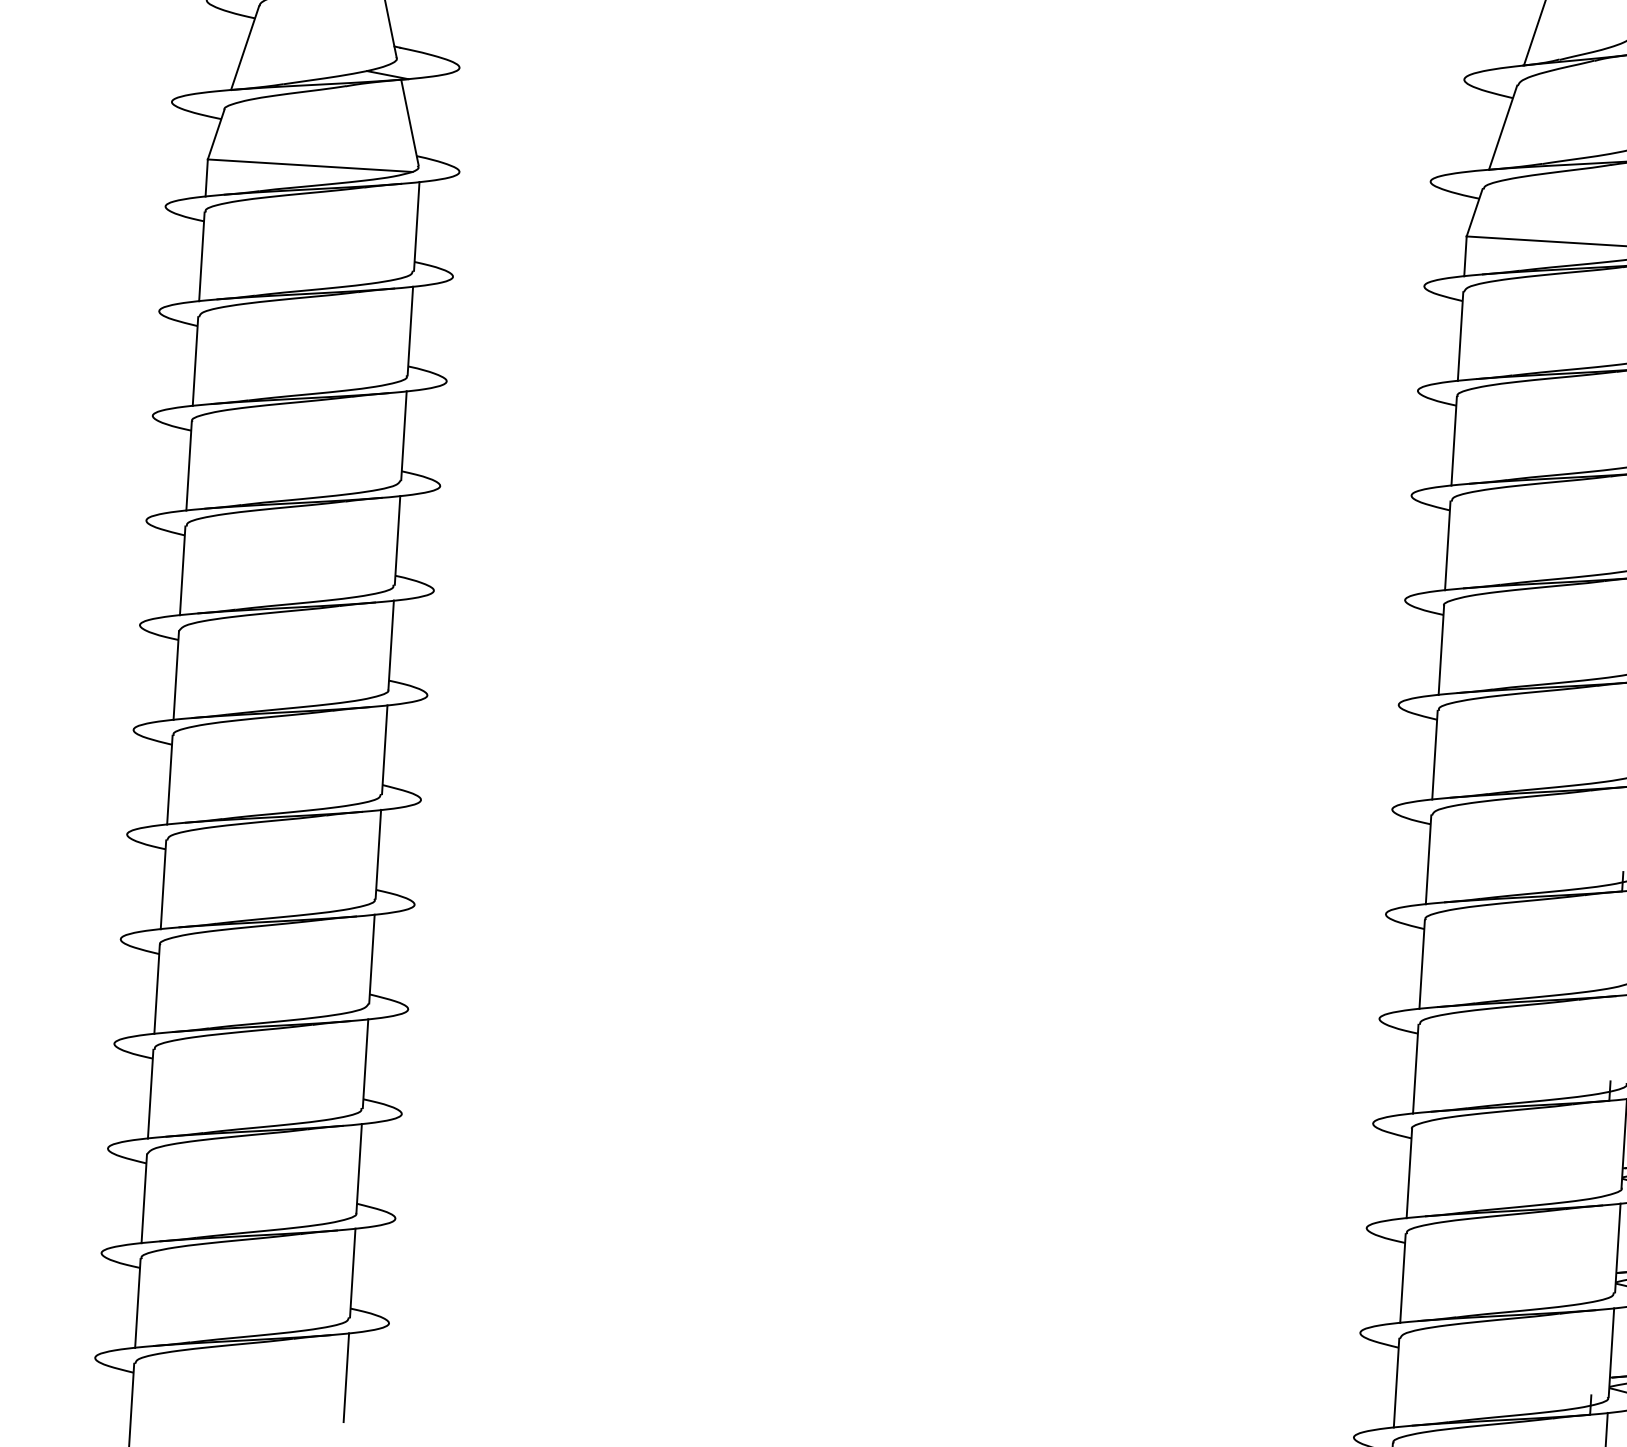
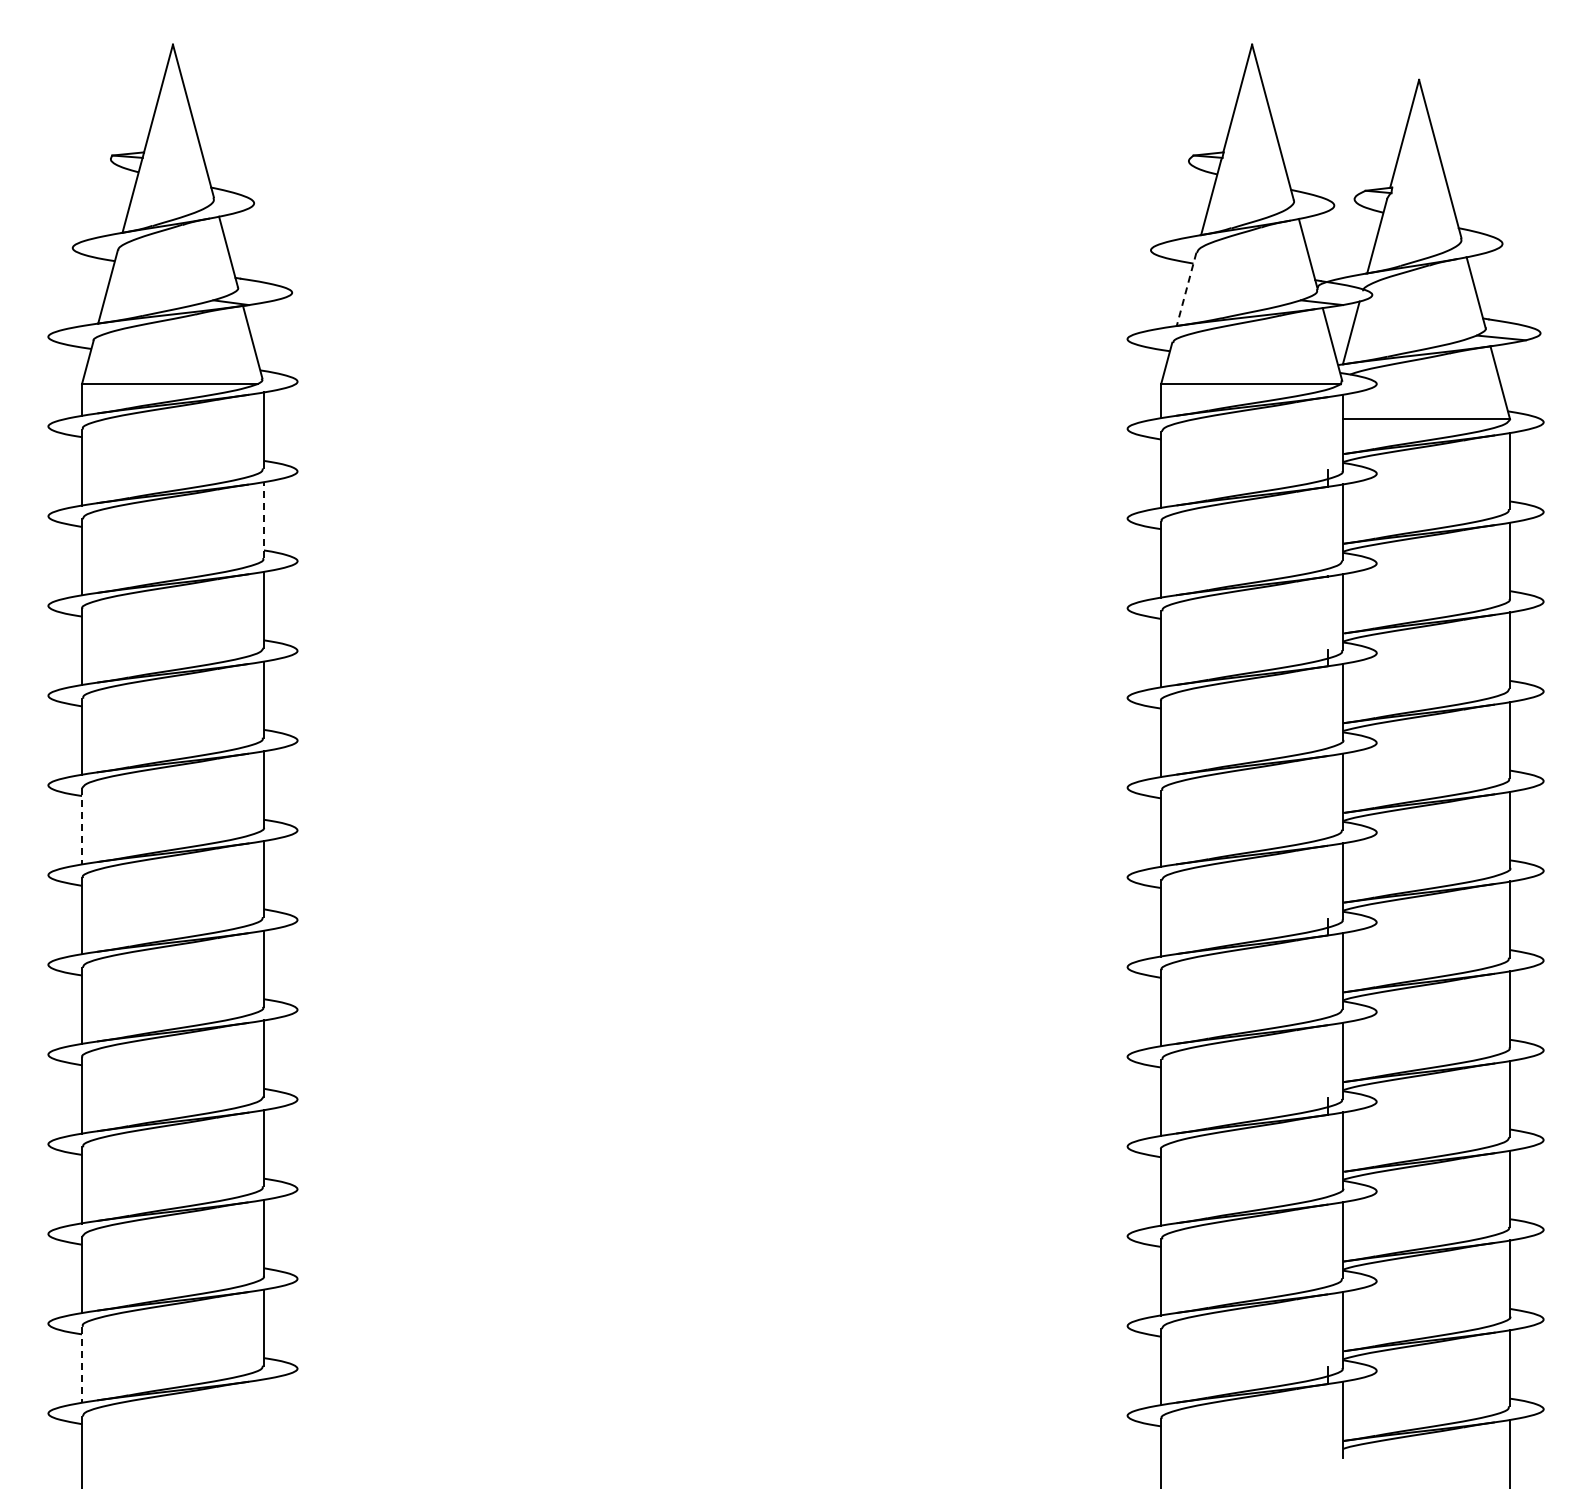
line: (1503, 127) -> (1186, 289), solid -> dashed
line: (409, 330) -> (263, 519), solid -> dashed
line: (176, 676) -> (82, 827), solid -> dashed
line: (138, 1304) -> (82, 1365), solid -> dashed
line: (345, 1377) -> (263, 1417), removed

